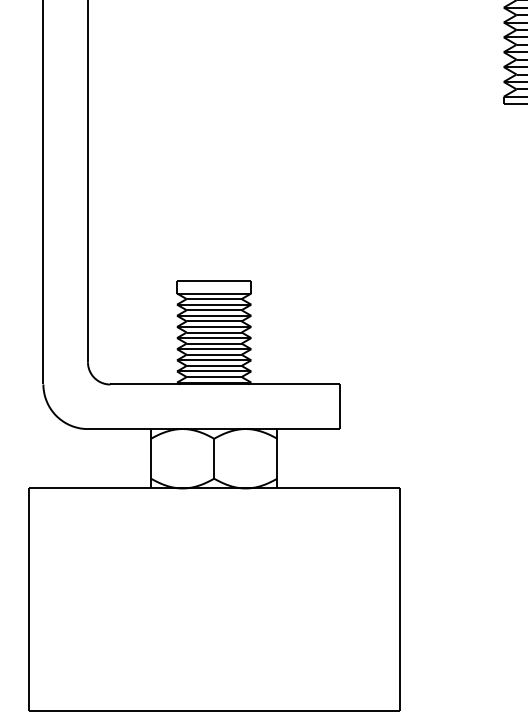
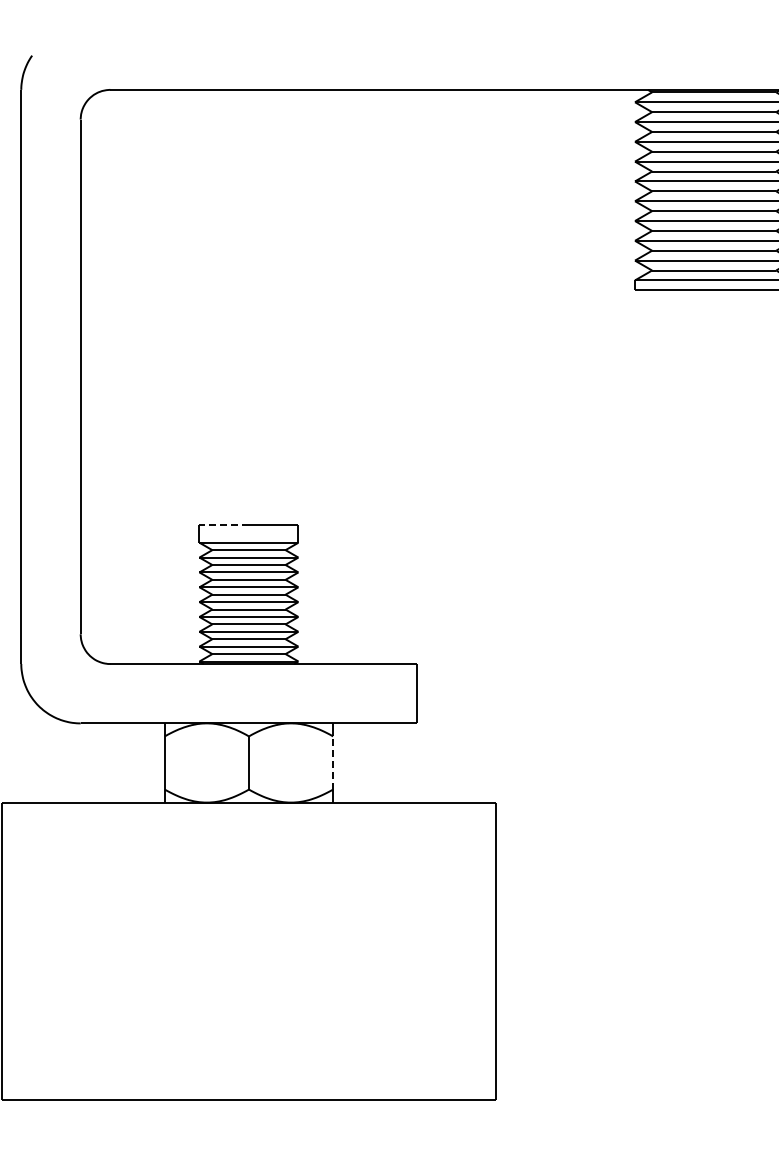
line: (195, 280) -> (224, 525), solid -> dashed
line: (277, 459) -> (333, 763), solid -> dashed

